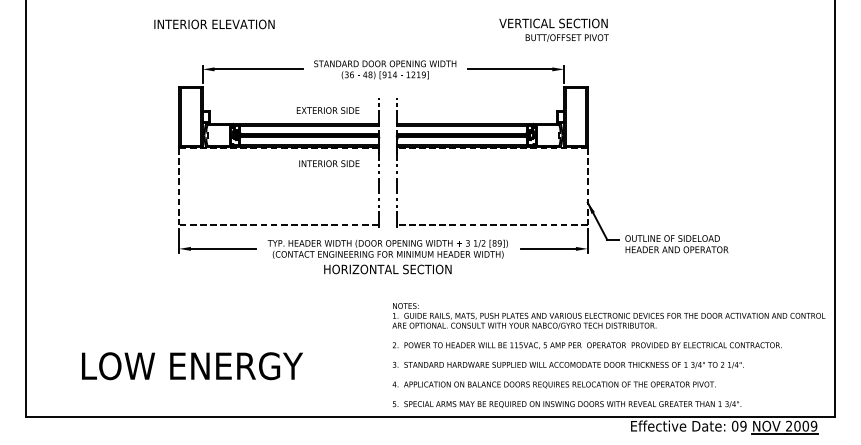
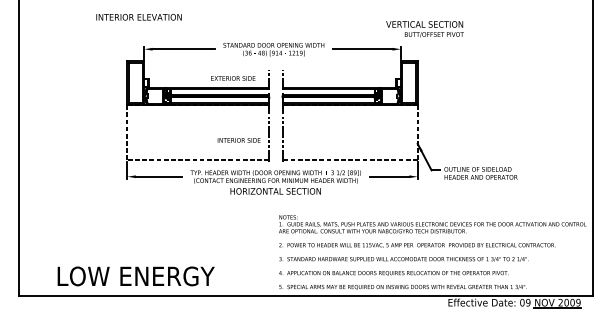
text: (214, 24) -> (139, 17), moved
text: (553, 29) -> (424, 28), moved
text: (329, 163) -> (239, 140), moved
text: (192, 366) -> (136, 276), moved

